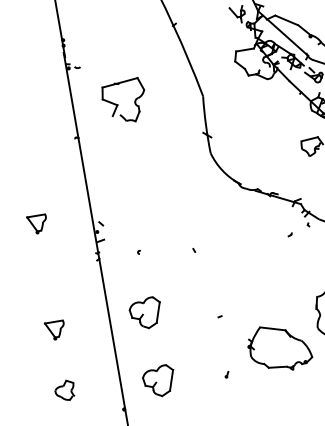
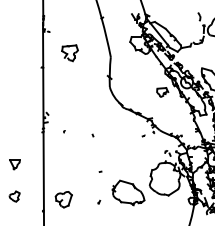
part: (123, 102) -> (69, 53), size x0.71
part: (36, 224) -> (14, 108), removed
part: (145, 313) -> (62, 163), removed

